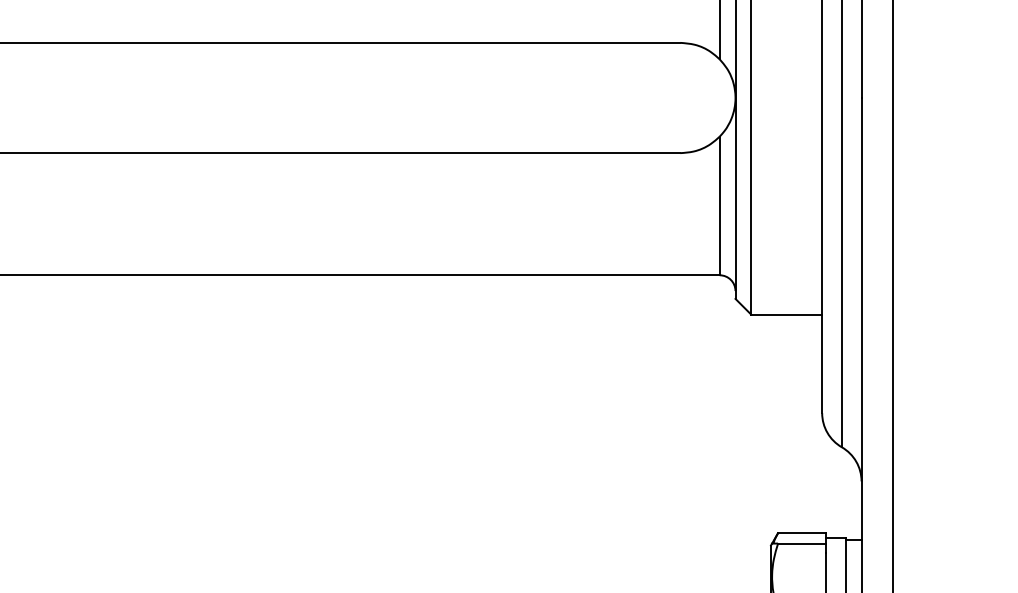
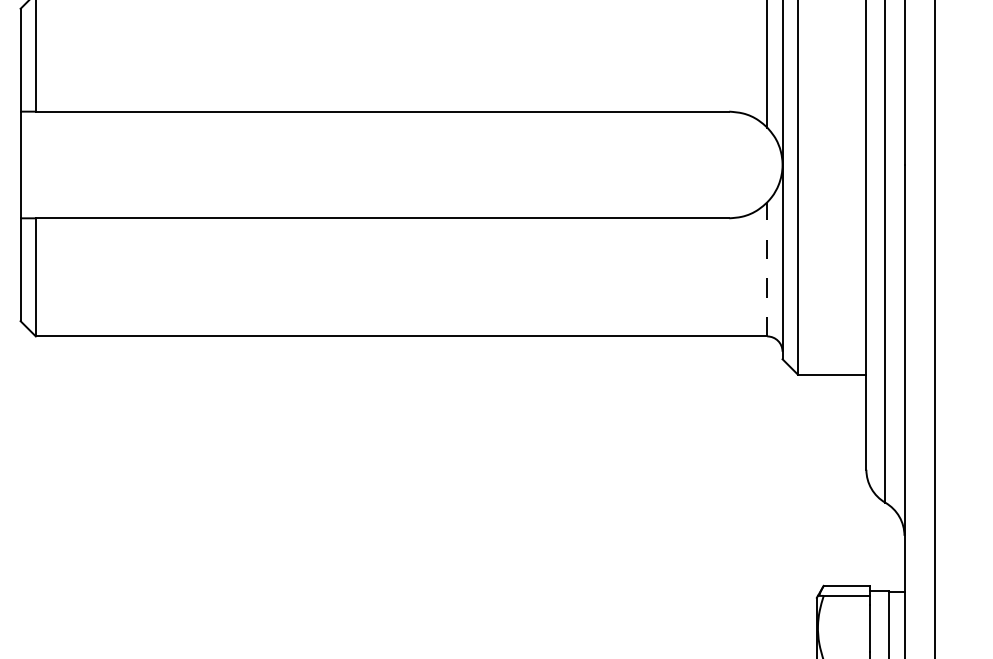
line: (719, 205) -> (767, 268), solid -> dashed

